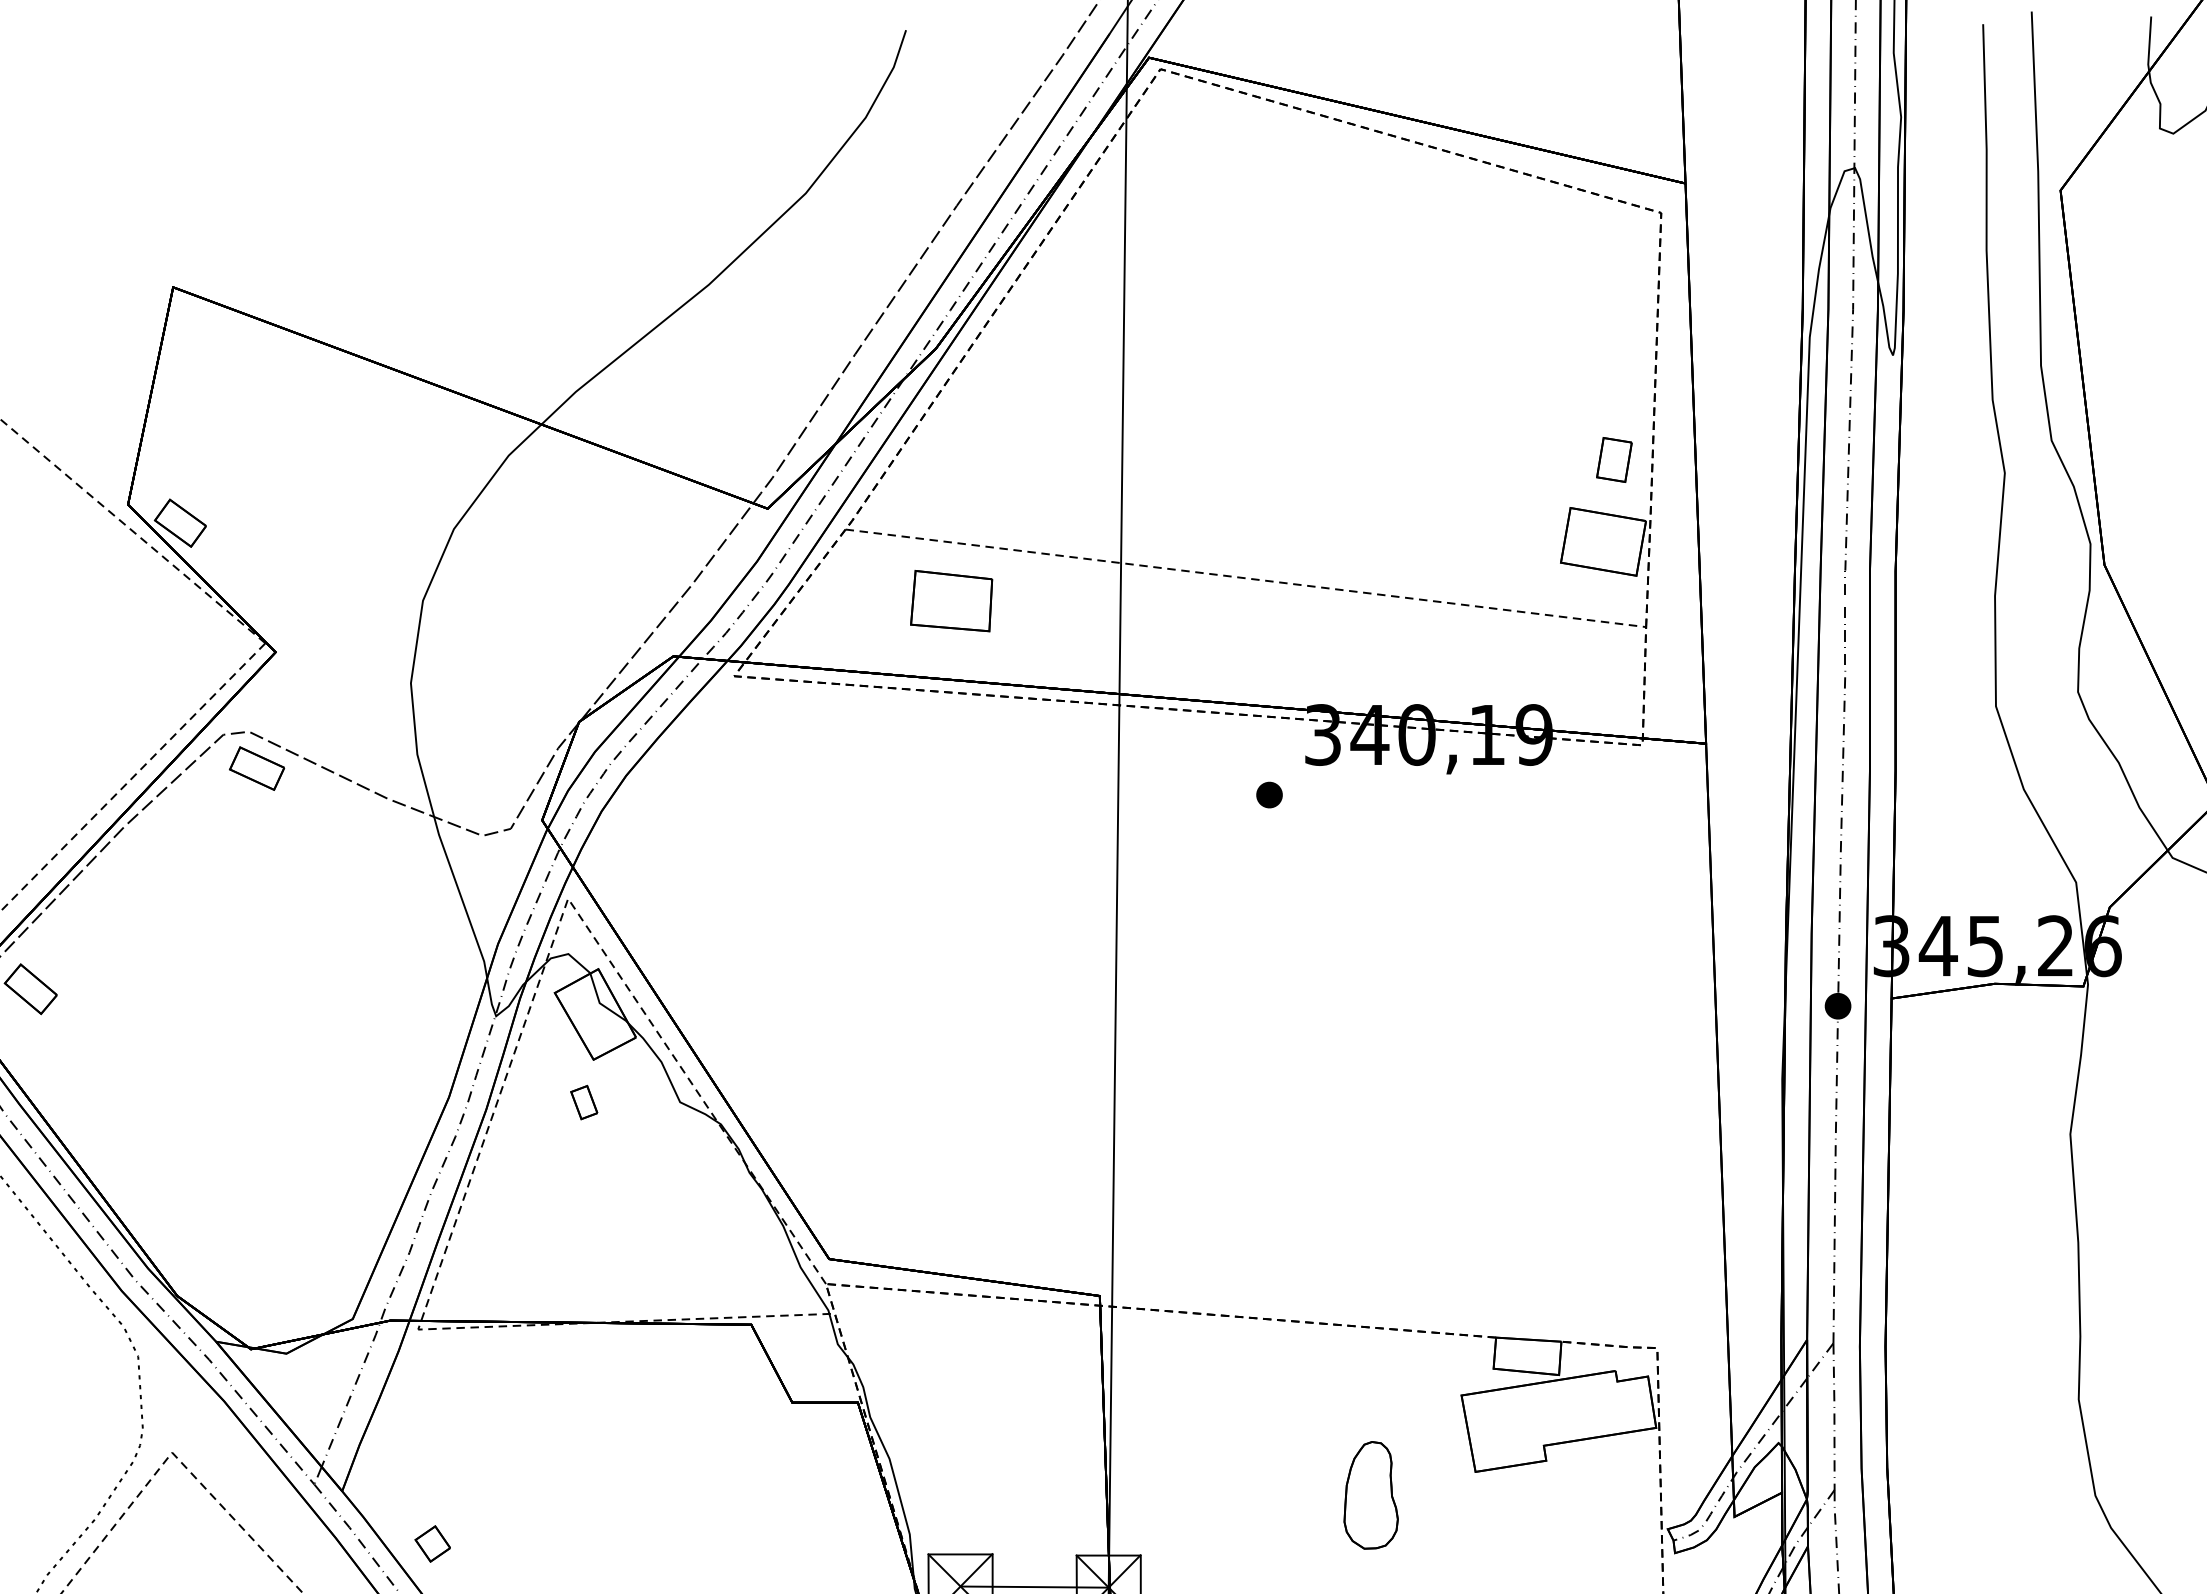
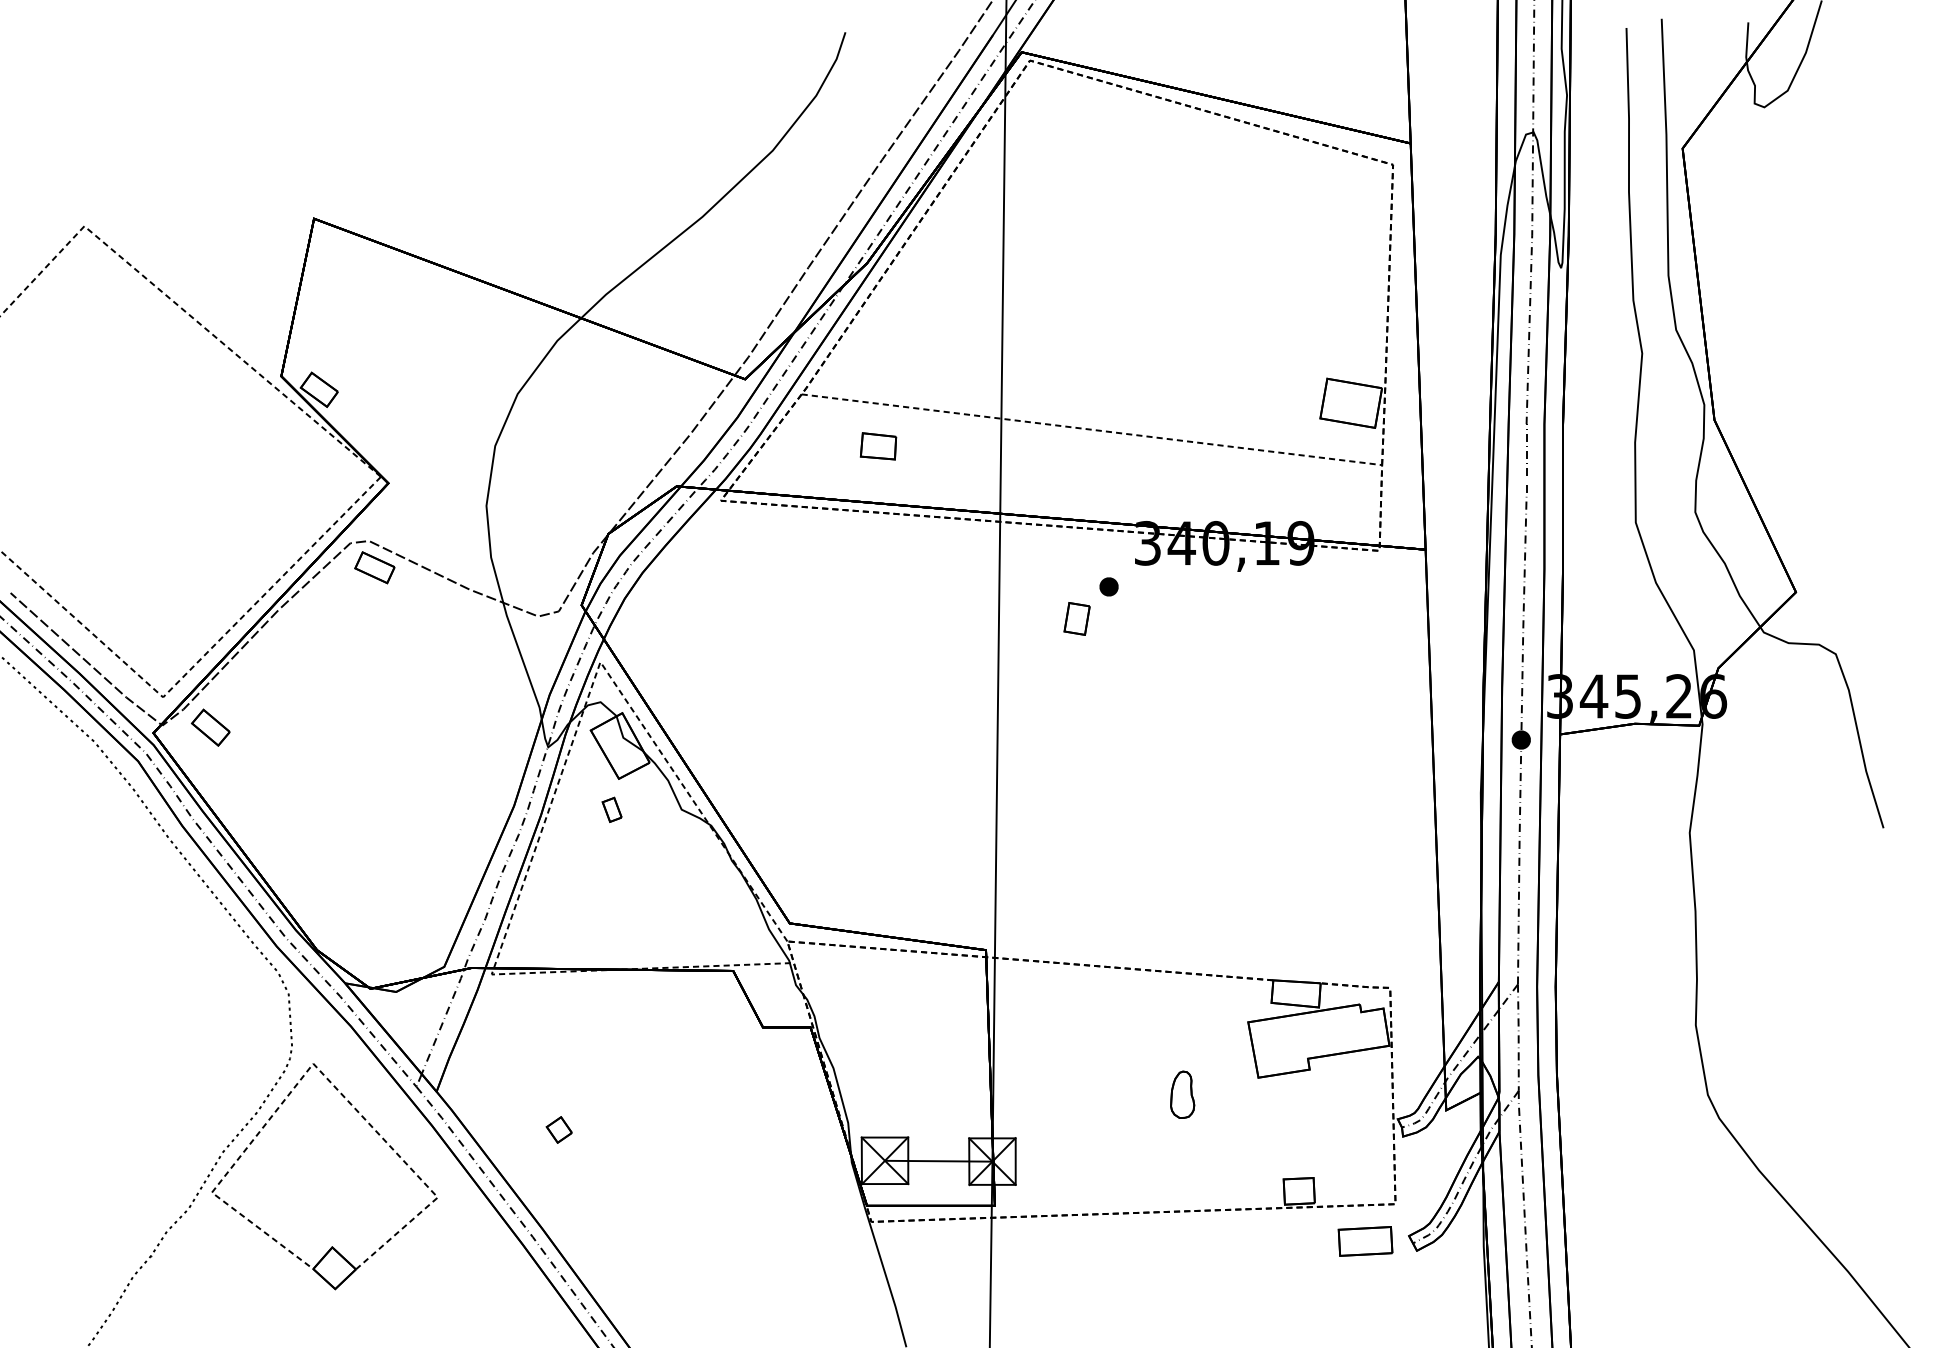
part: (1613, 459) -> (1076, 618), moved
part: (951, 601) -> (878, 446), size x0.6
part: (1370, 1495) -> (1182, 1094), size x0.6
part: (431, 1543) -> (558, 1129), moved

